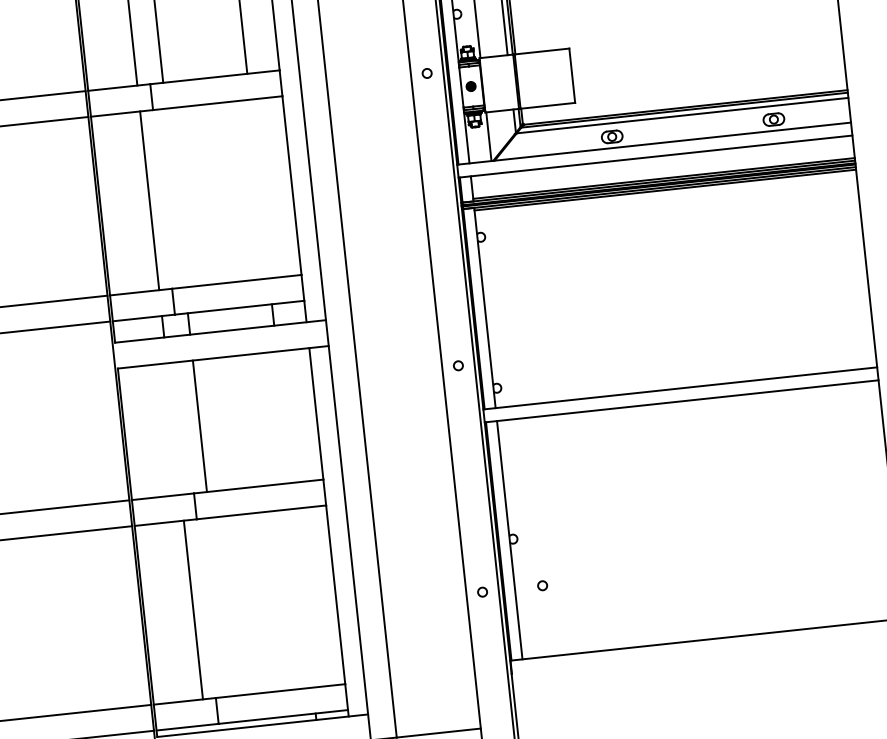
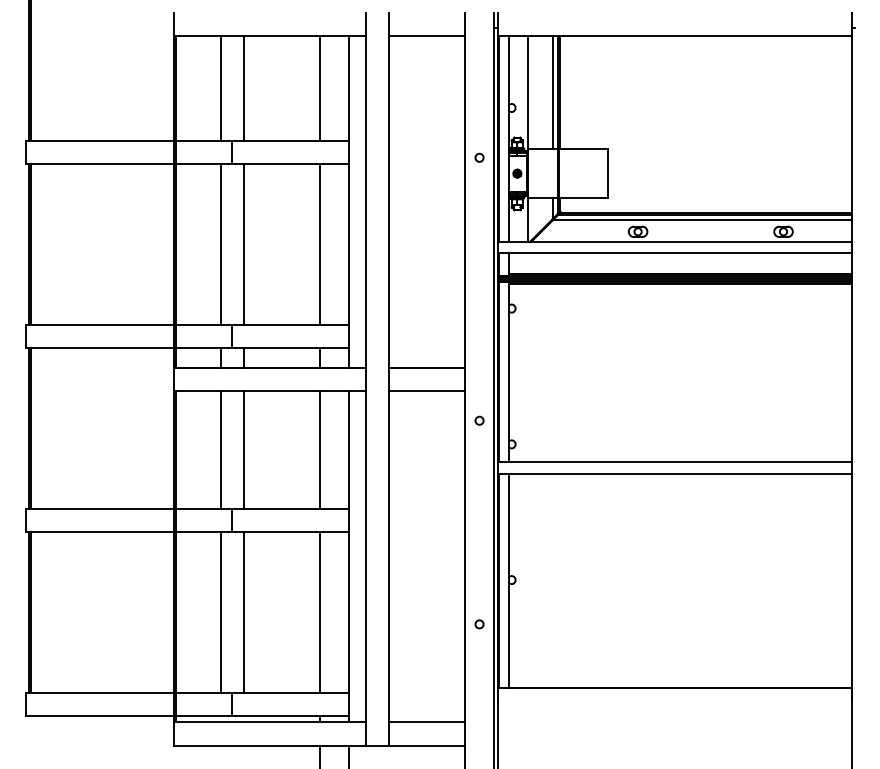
line: (259, 188) -> (319, 244), added
line: (175, 197) -> (243, 244), added
line: (394, 312) -> (427, 367), added
line: (396, 338) -> (427, 390), added
line: (283, 416) -> (319, 449), added
line: (173, 428) -> (220, 449), added
circle: (542, 585) -> (533, 624), removed
line: (303, 597) -> (319, 612), added
line: (218, 607) -> (243, 612), added
line: (436, 707) -> (427, 722), added

